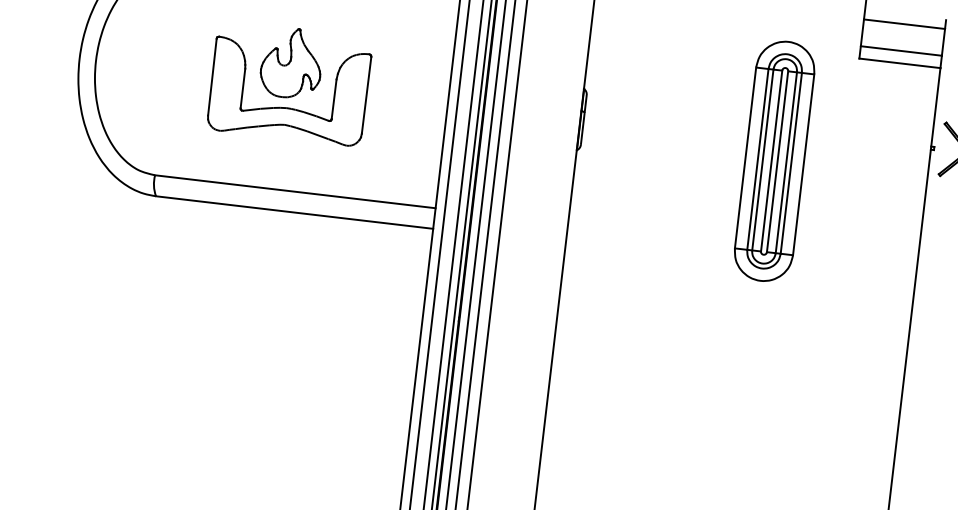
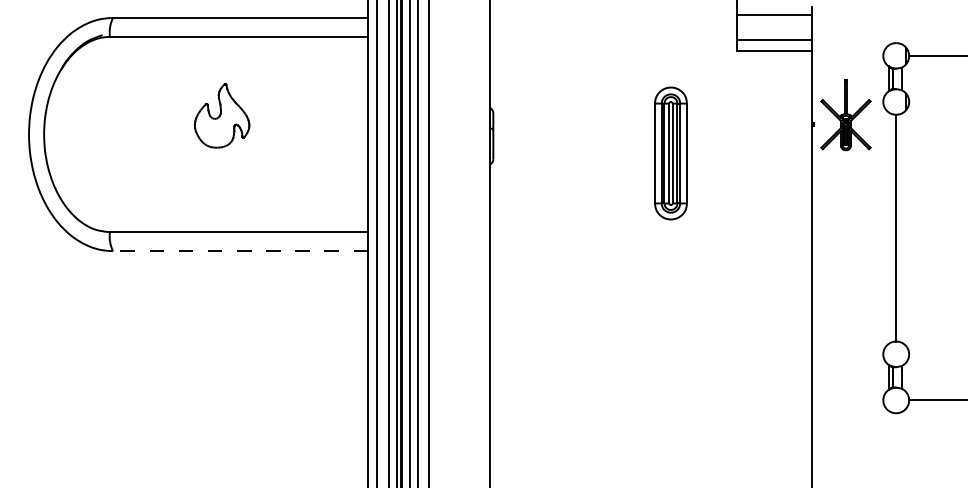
part: (287, 107) -> (222, 156), removed
part: (774, 161) -> (670, 153), size x0.6
line: (294, 212) -> (240, 251), solid -> dashed

